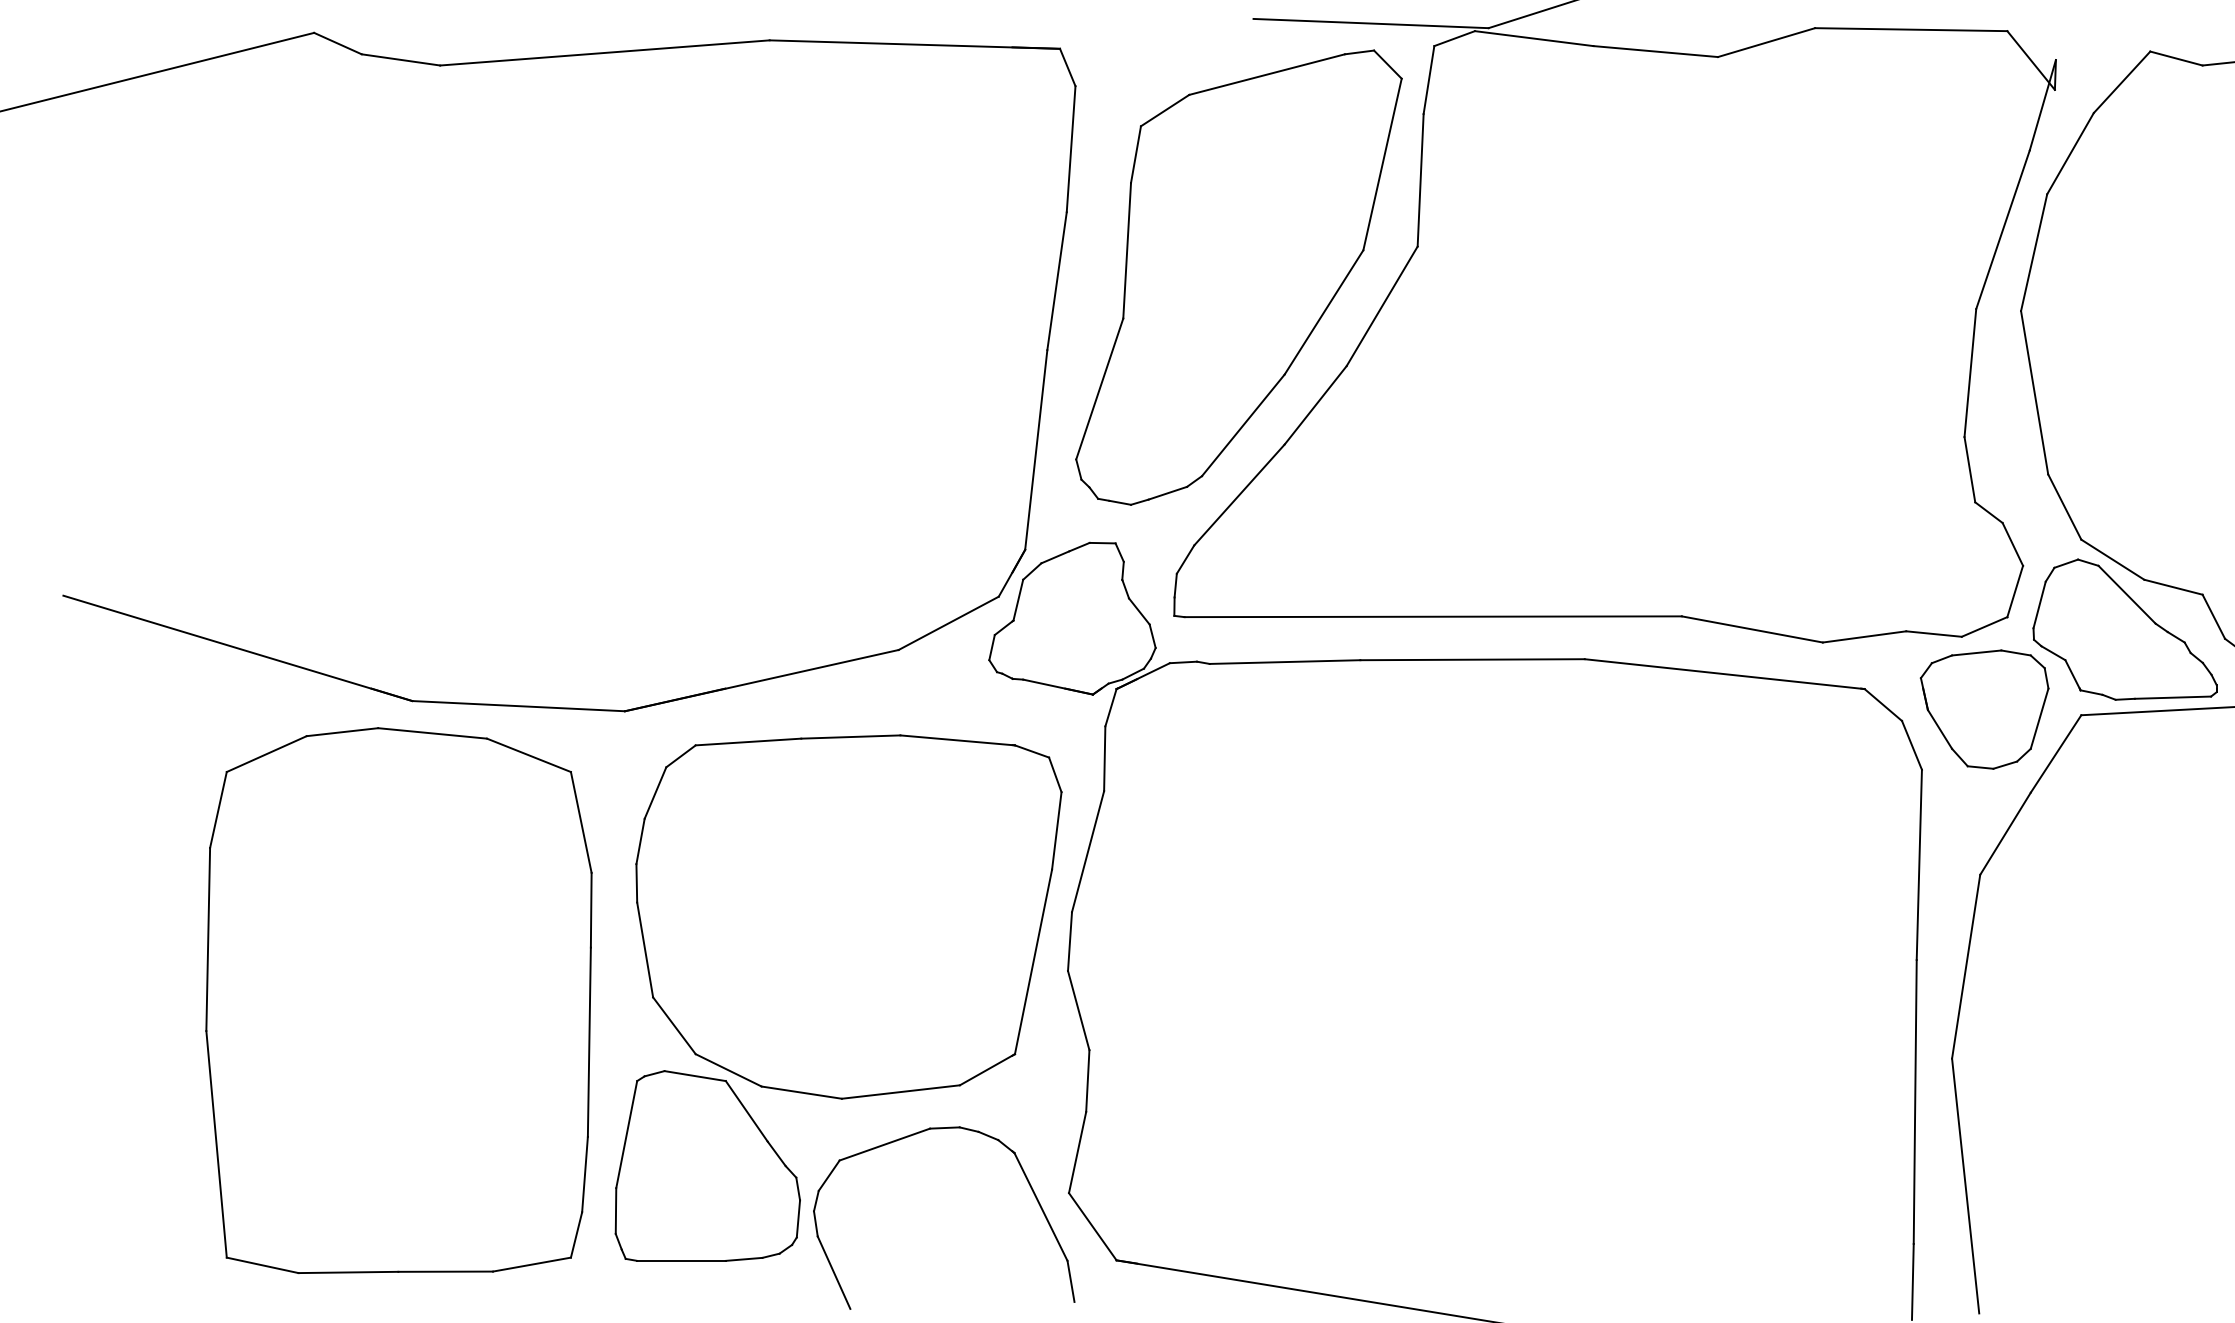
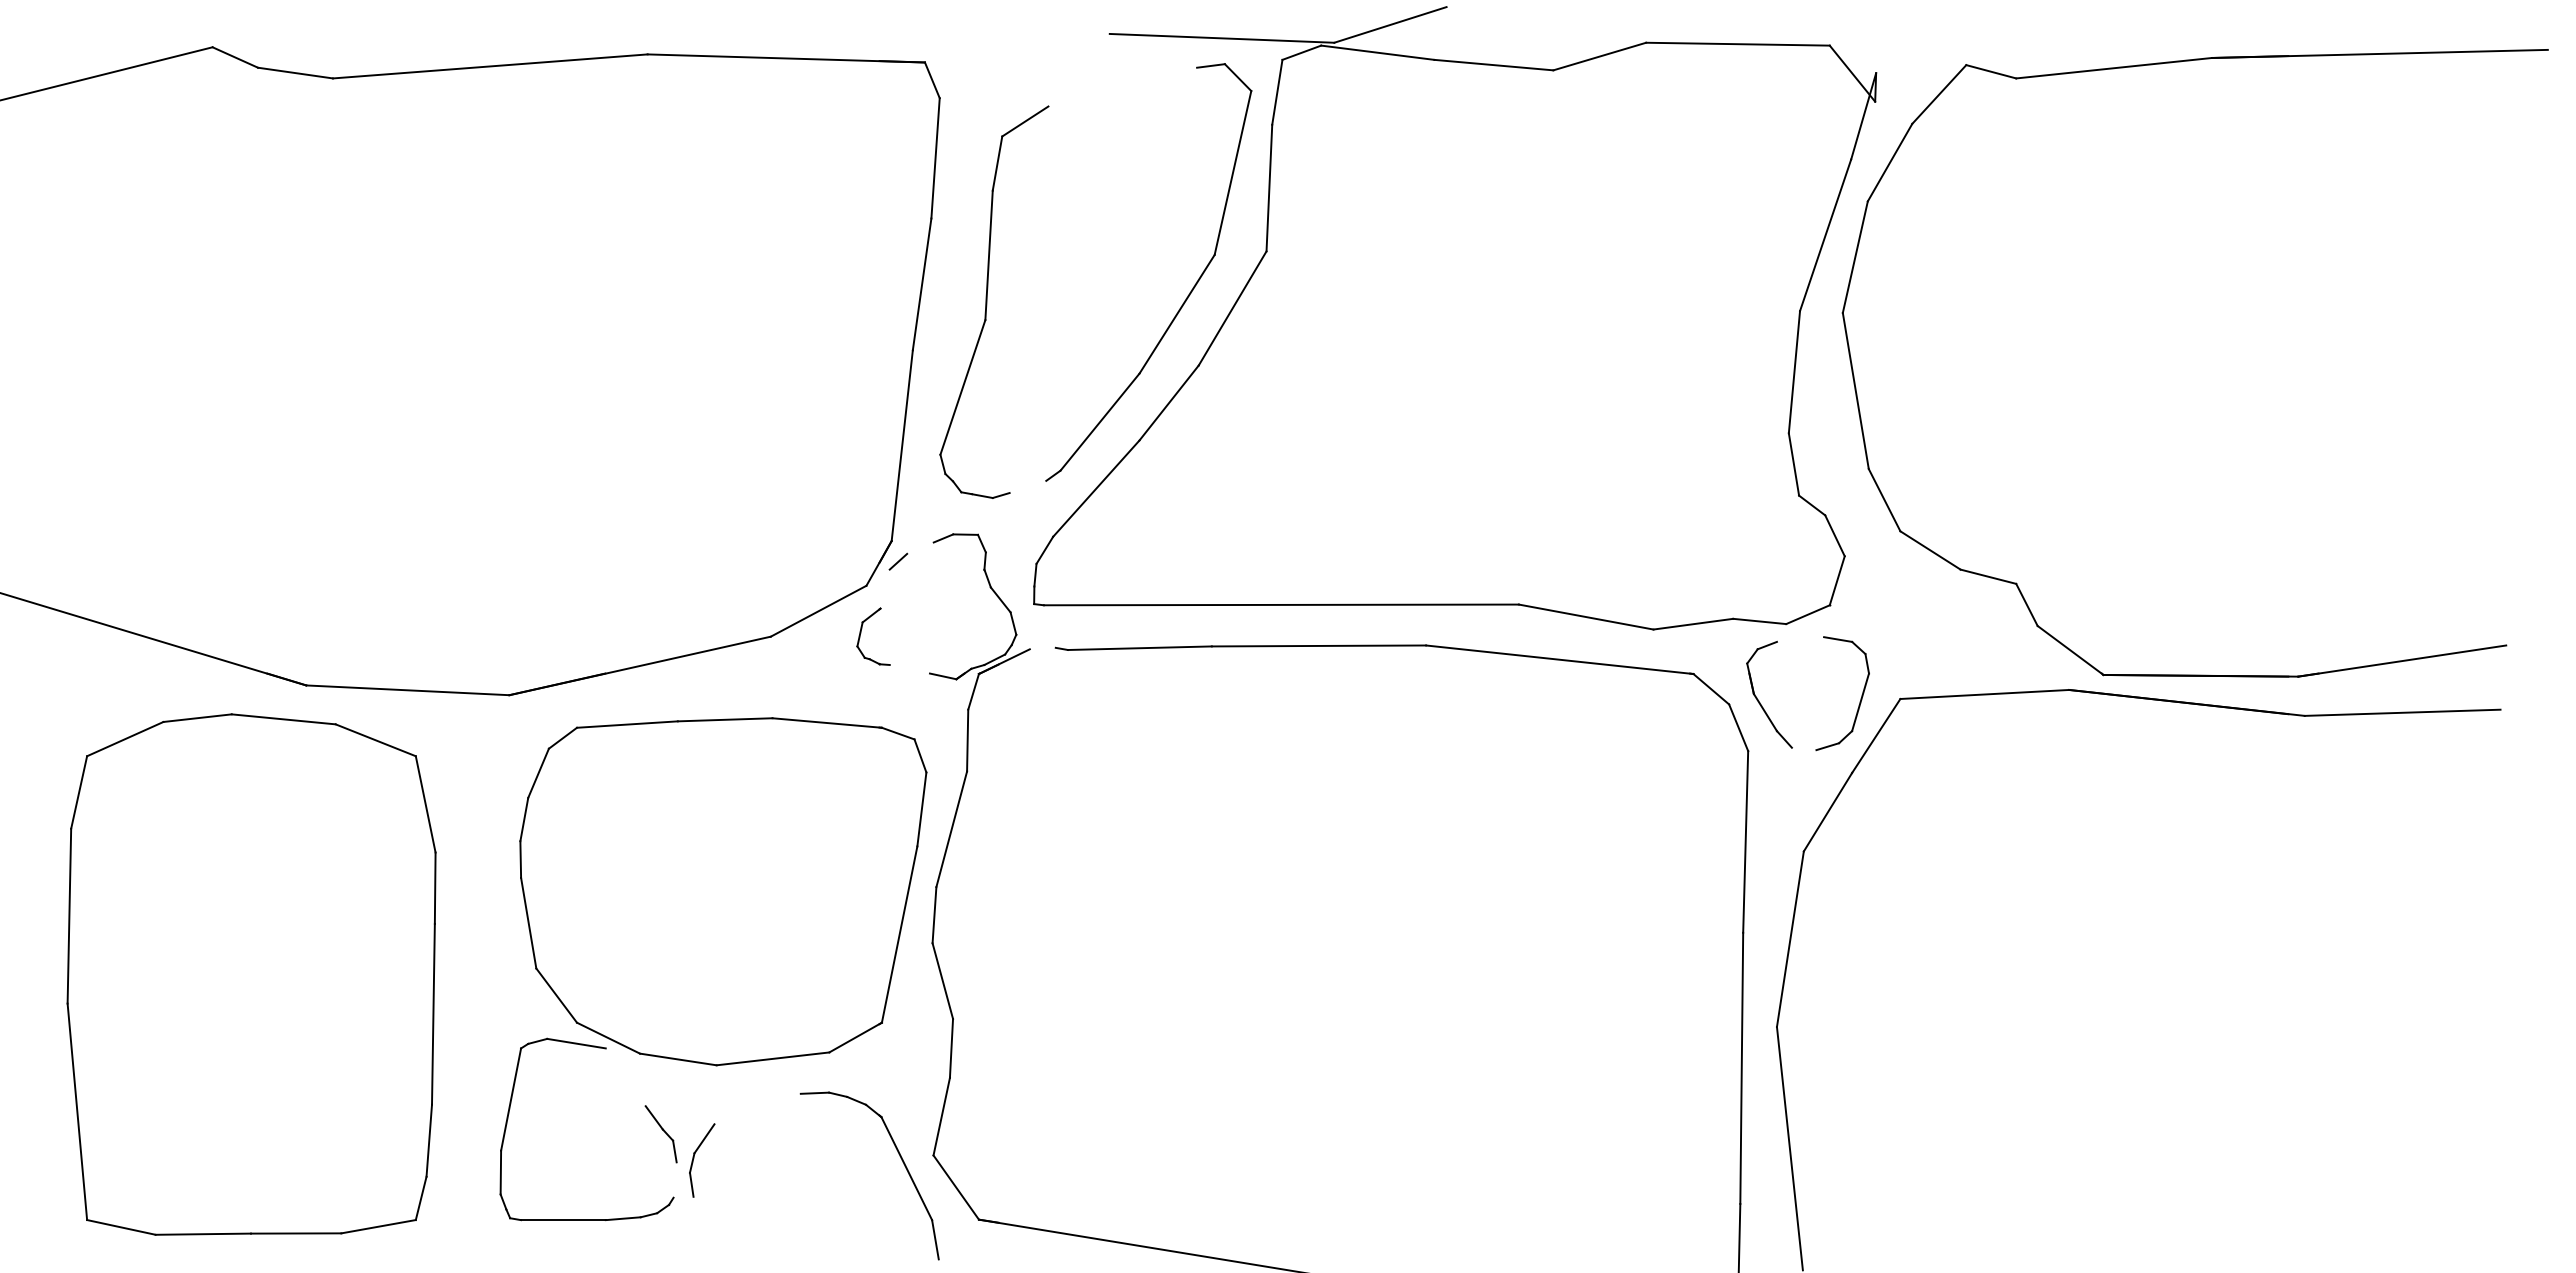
line: (1266, 73) -> (1122, 86), removed
line: (1167, 492) -> (1027, 486), removed
line: (1055, 556) -> (920, 547), removed
line: (1017, 599) -> (884, 588), removed
part: (2124, 629) -> (1941, 617), removed
line: (1976, 652) -> (1800, 639), removed
line: (1183, 662) -> (1042, 648), removed
line: (1057, 686) -> (922, 671), removed
line: (1979, 767) -> (1803, 748), removed
part: (398, 1000) -> (251, 974), moved
line: (746, 1111) -> (625, 1077), removed
line: (884, 1143) -> (757, 1108), removed
line: (797, 1218) -> (674, 1179), removed
line: (833, 1272) -> (708, 1231), removed

